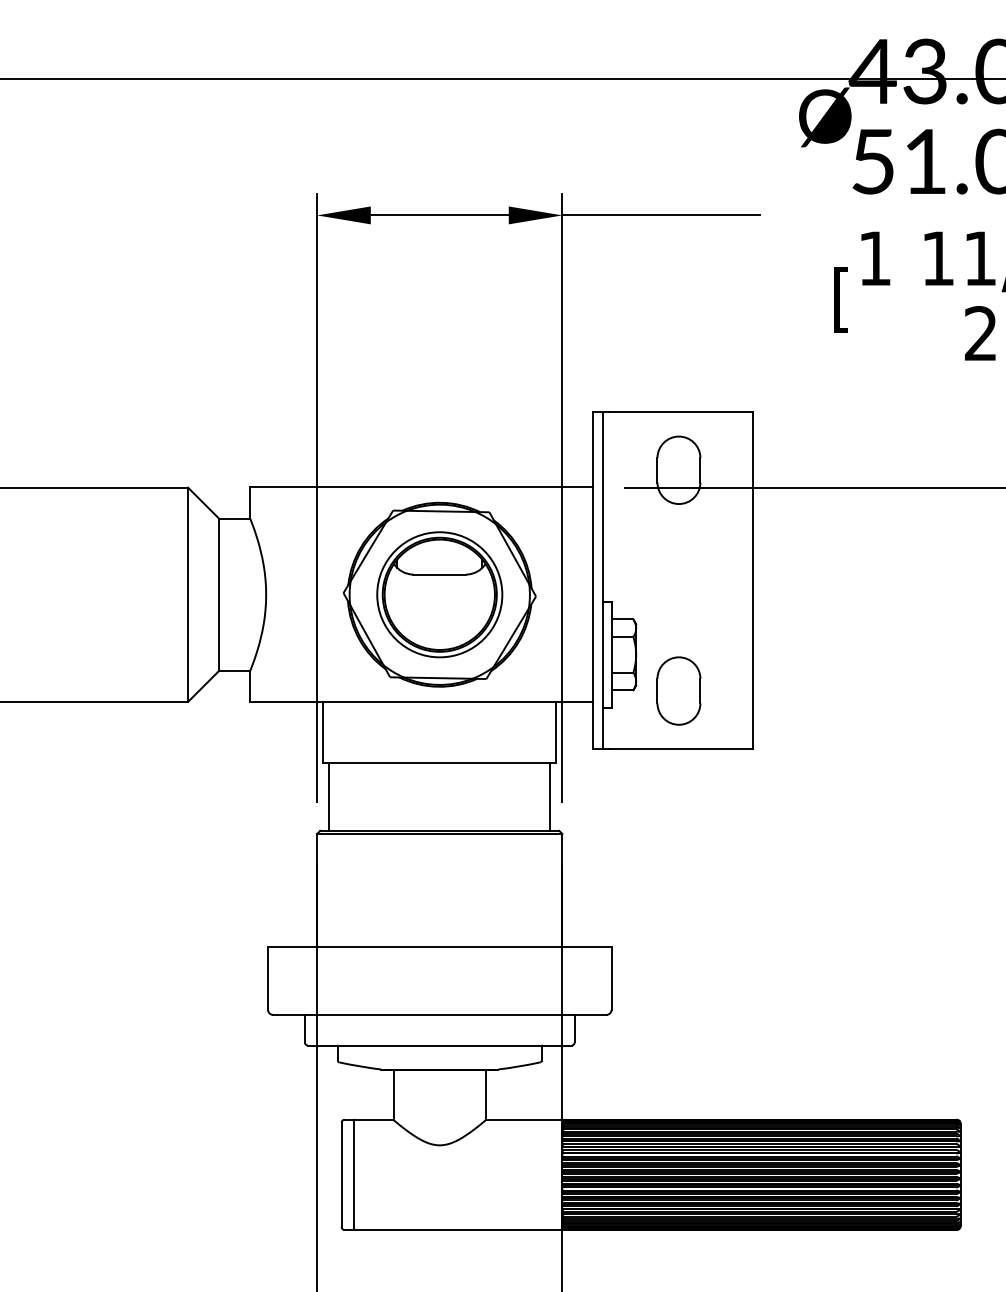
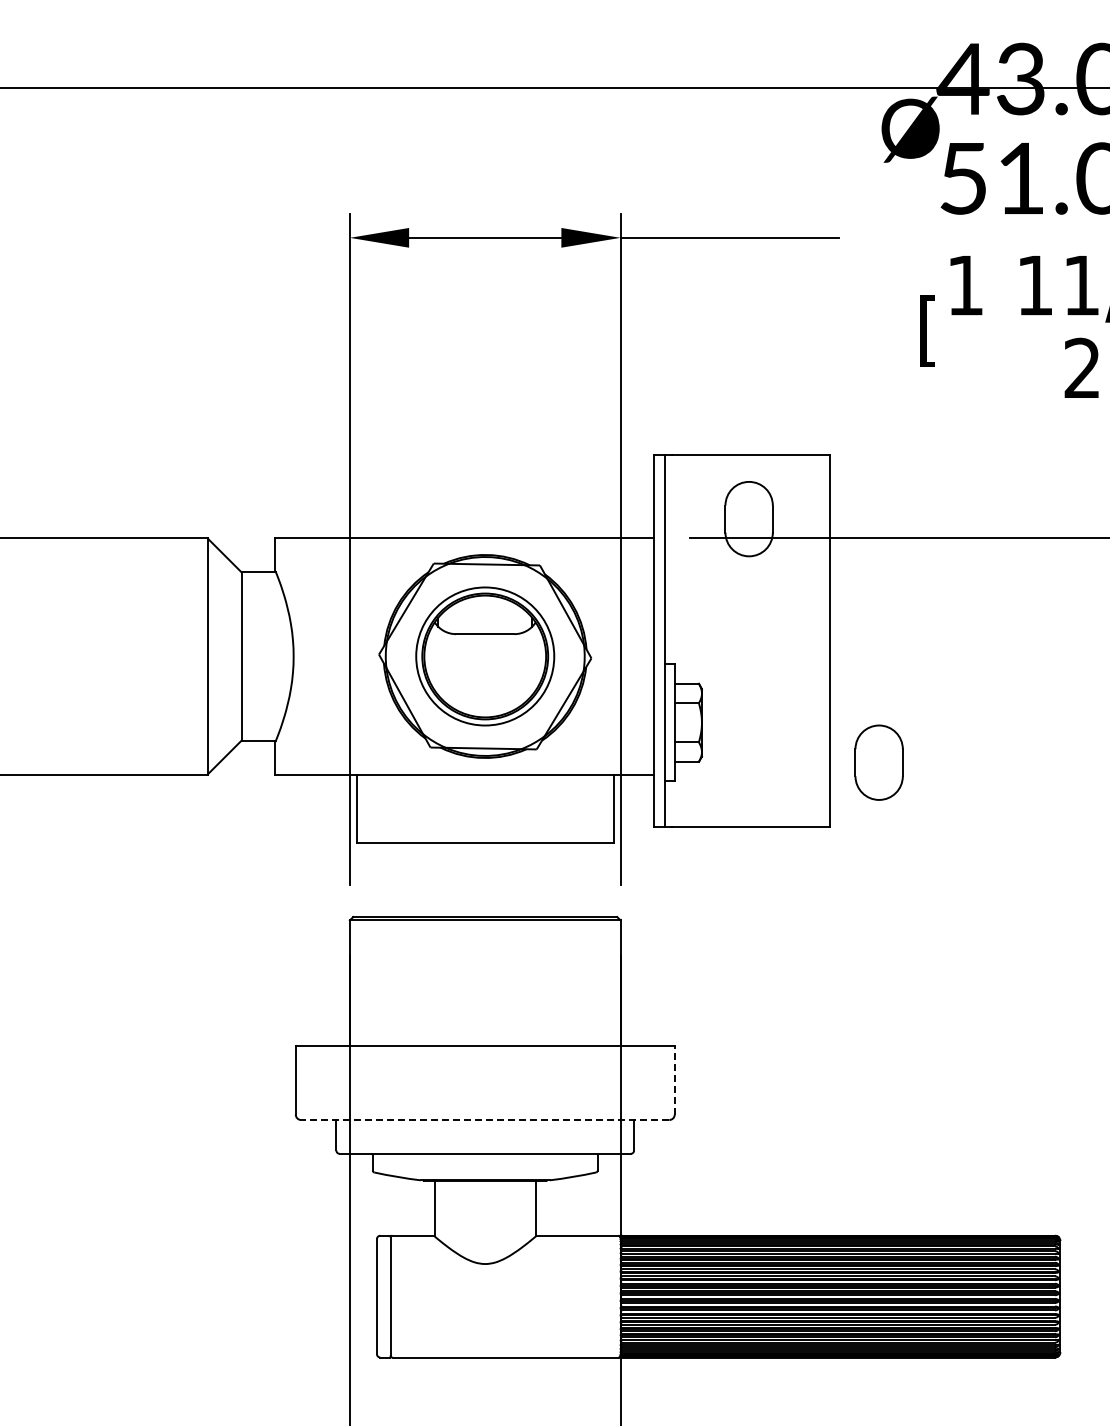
part: (678, 690) -> (878, 762), moved
line: (329, 796) -> (363, 879), removed
line: (550, 796) -> (607, 879), removed
line: (611, 979) -> (674, 1080), solid -> dashed
line: (439, 1015) -> (484, 1120), solid -> dashed

